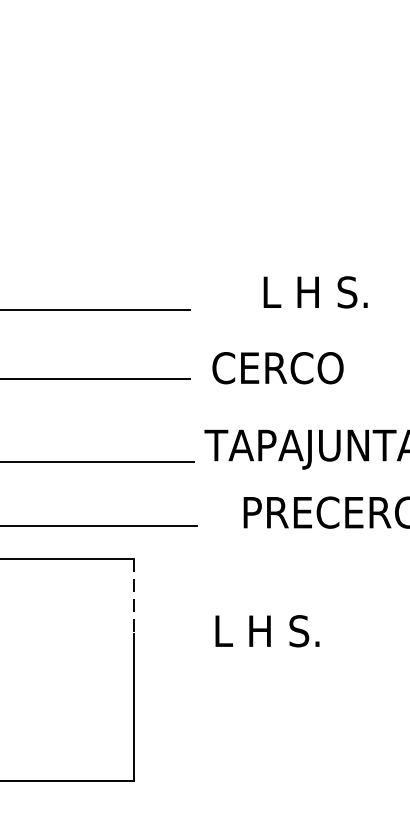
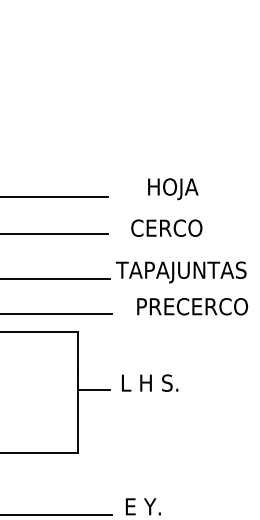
text: (317, 296) -> (177, 189), L H S. -> HOJA
text: (277, 366) -> (166, 227), moved
line: (133, 596) -> (77, 352), dashed -> solid
text: (268, 630) -> (150, 382), moved
line: (163, 666) -> (93, 390), added

